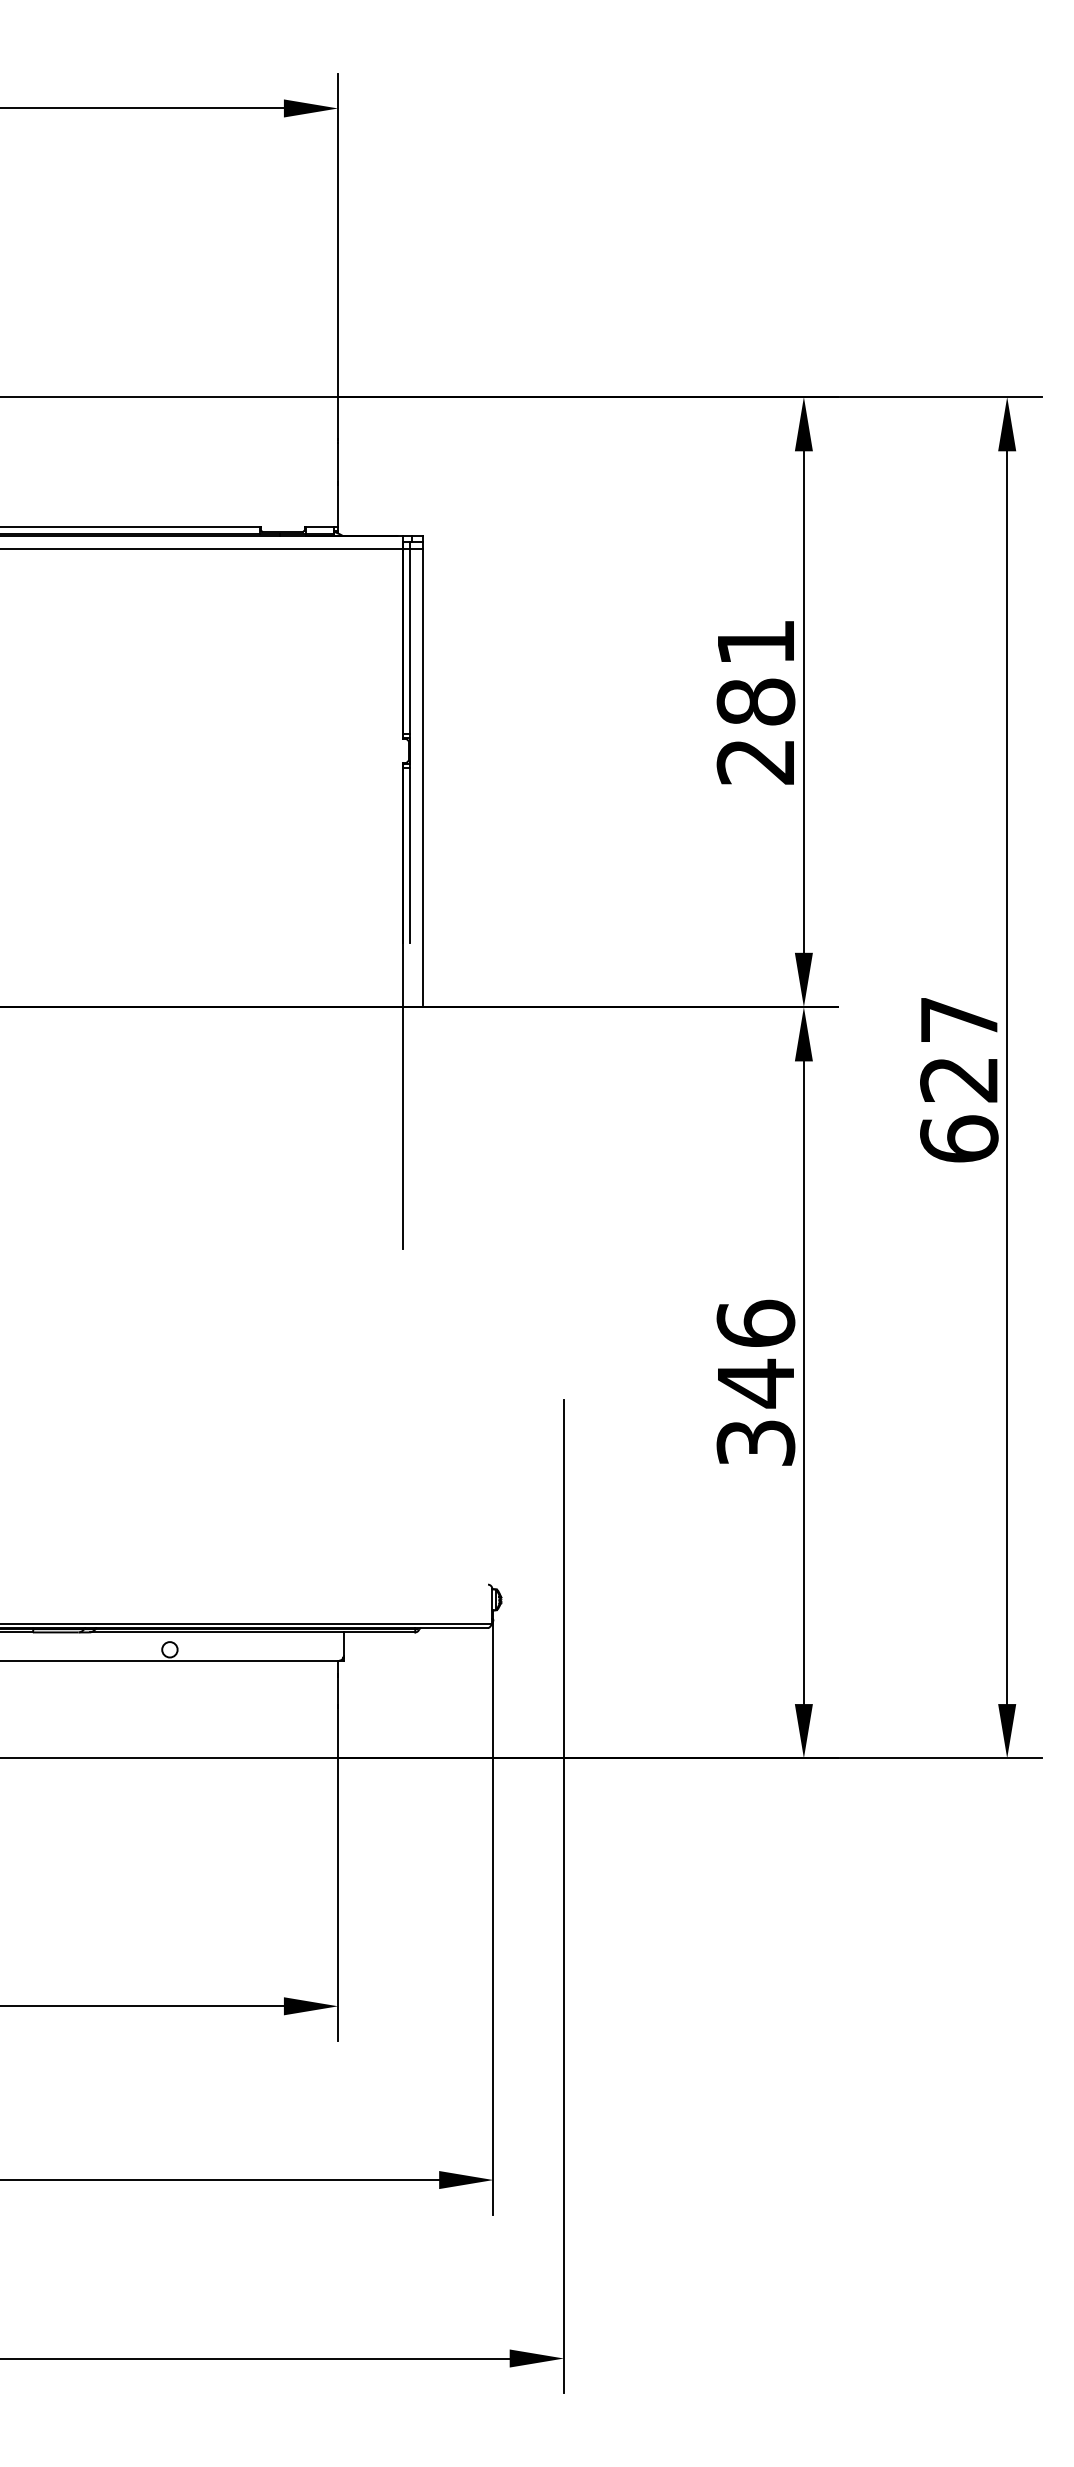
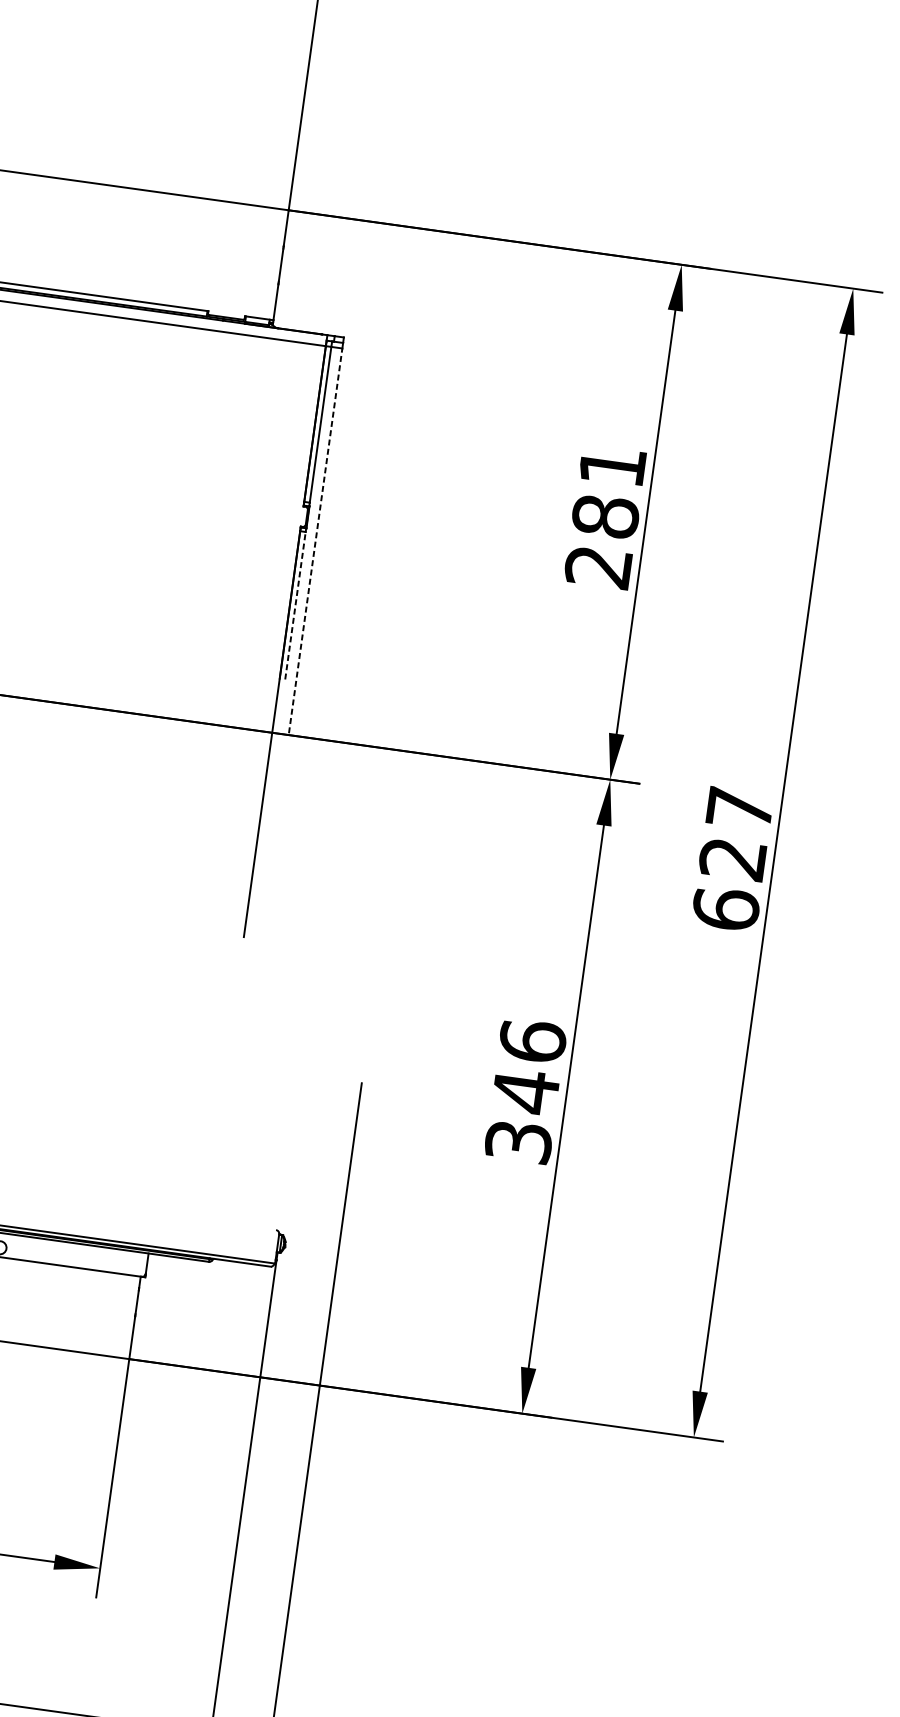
line: (422, 776) -> (315, 540), solid -> dashed
line: (409, 855) -> (295, 605), solid -> dashed

